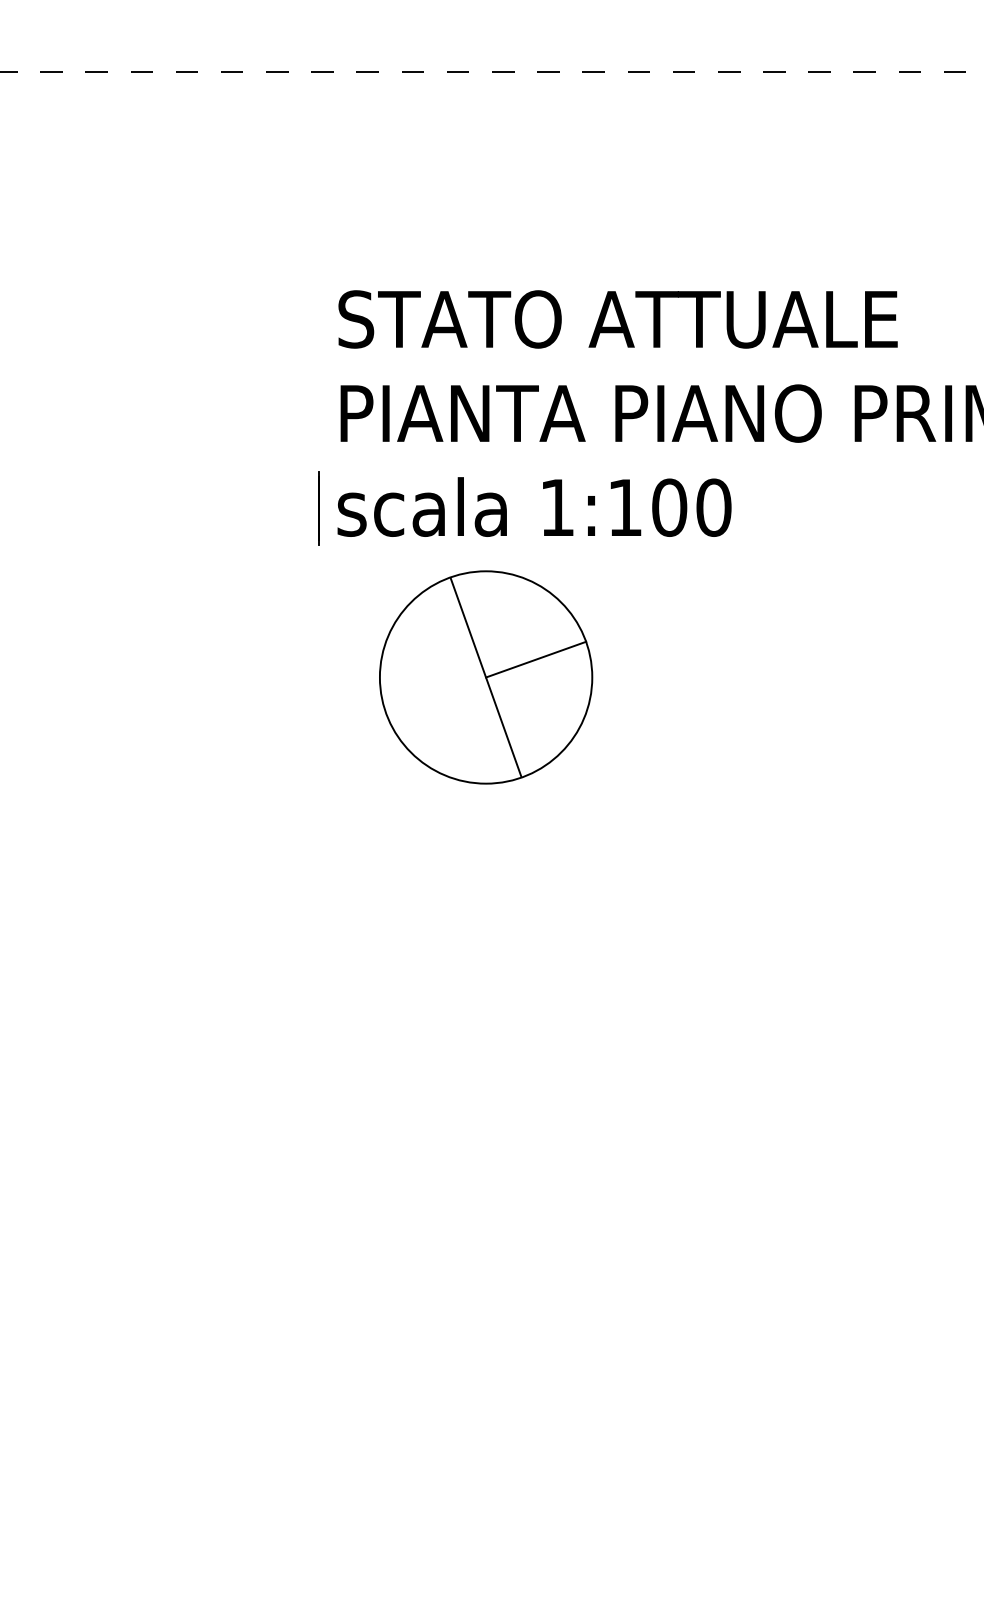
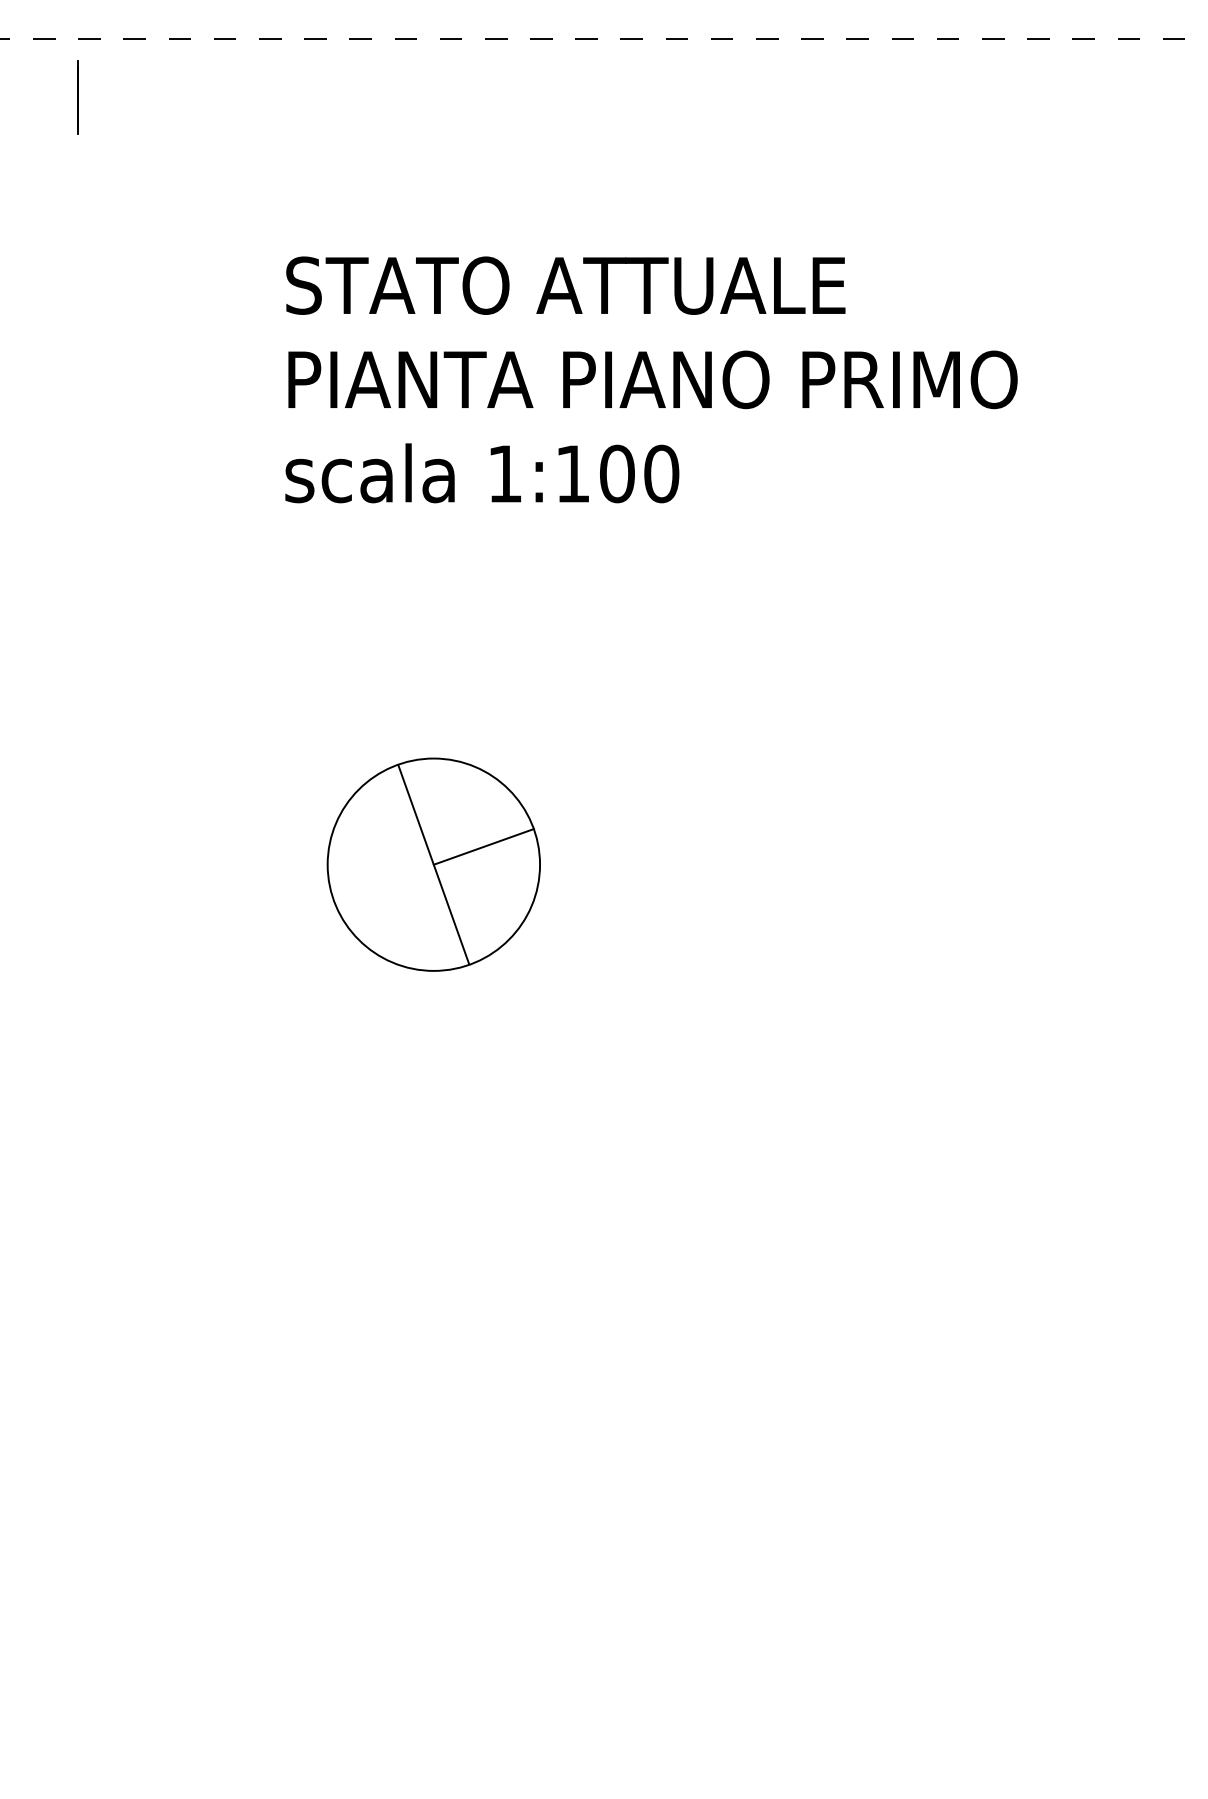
line: (317, 508) -> (77, 97), moved
part: (485, 677) -> (433, 864), moved

